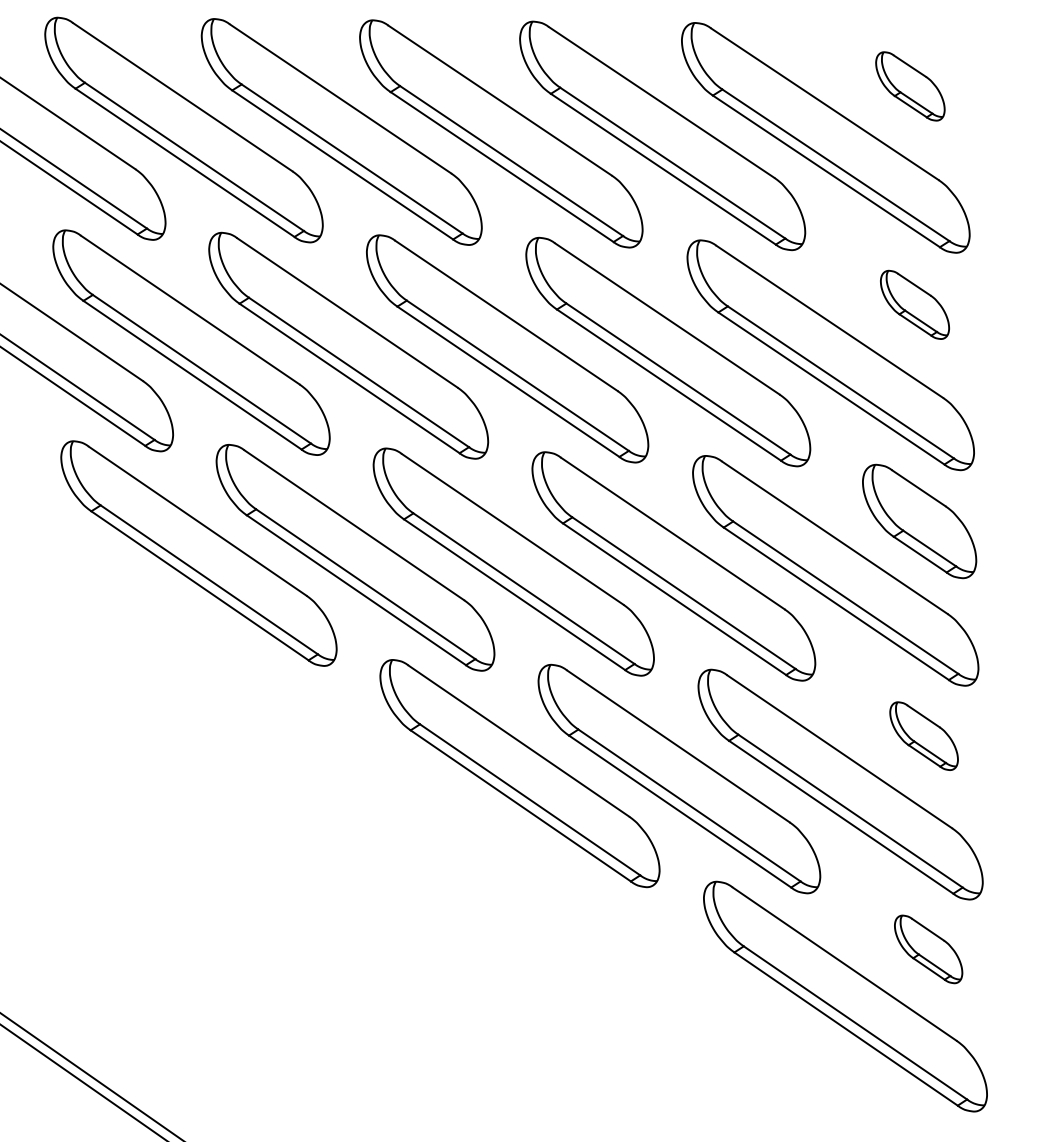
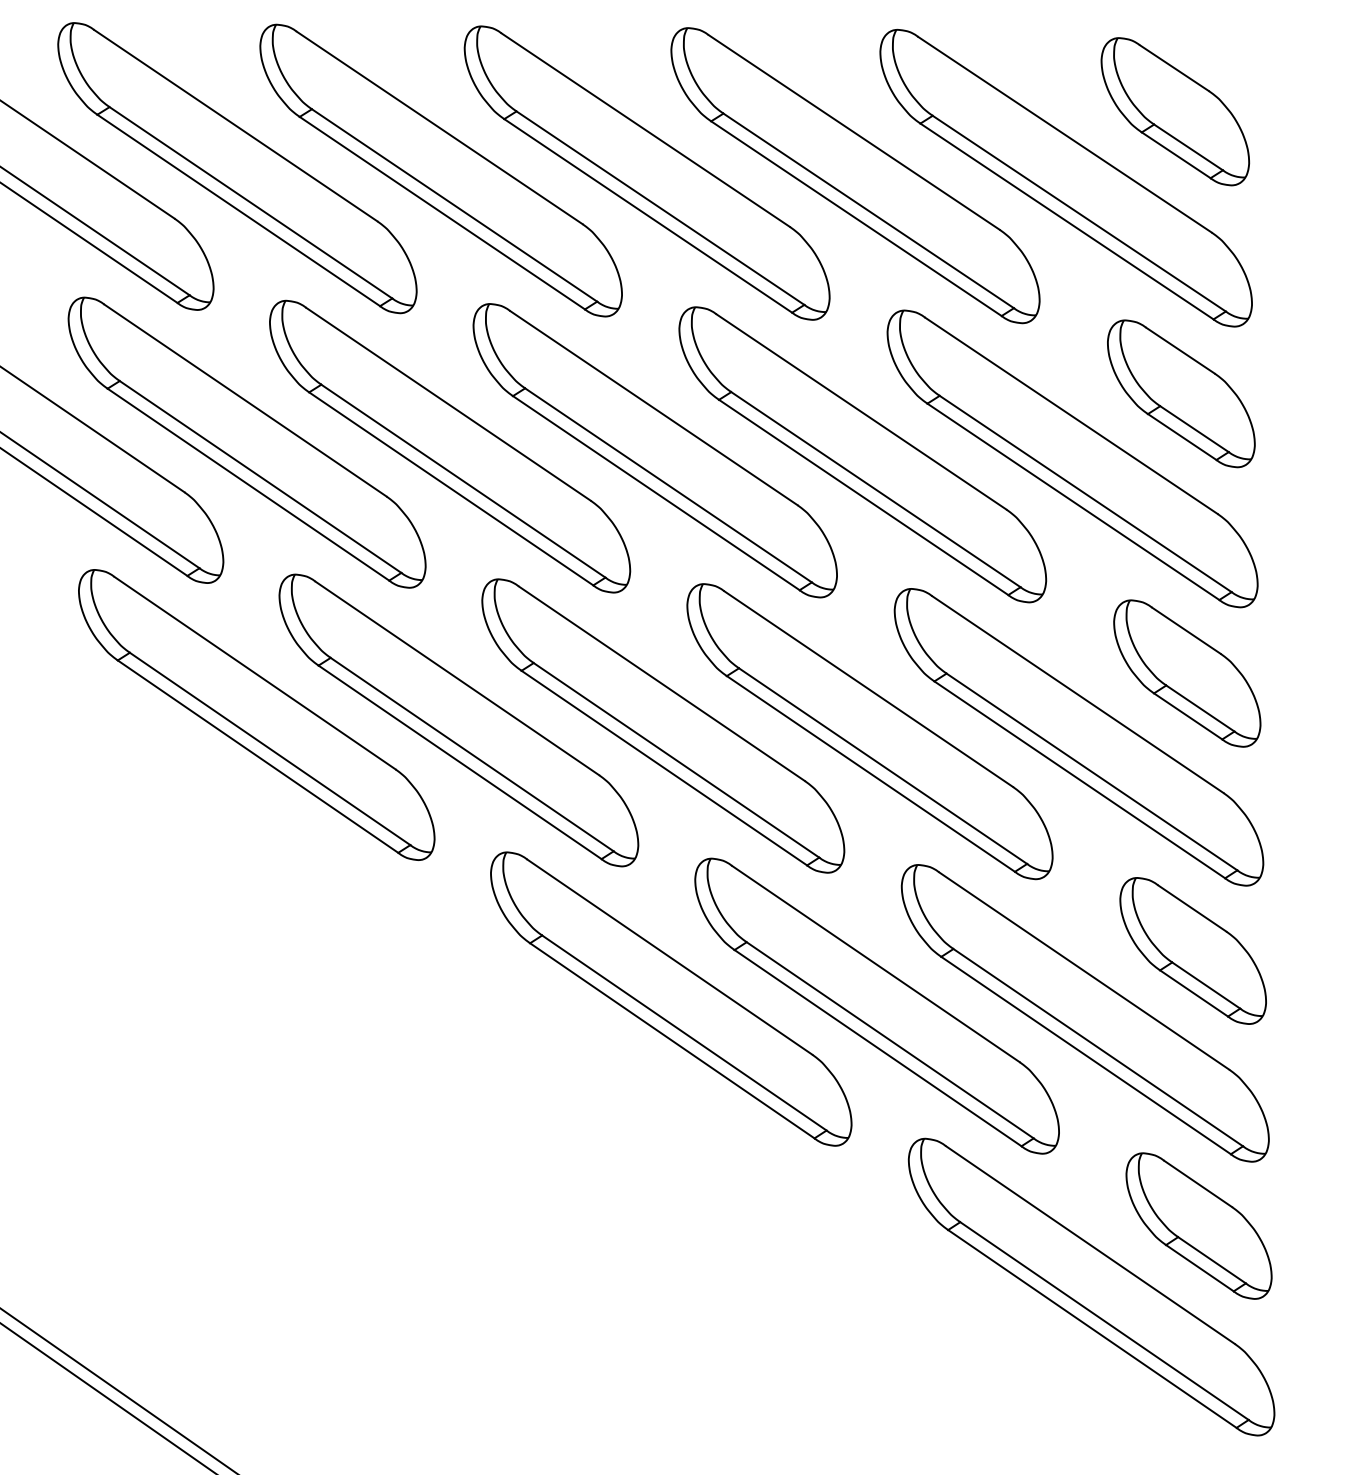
part: (910, 86) -> (1175, 111), size x1.67
part: (914, 304) -> (1180, 393), size x1.67
part: (923, 735) -> (1192, 949), size x1.67
part: (928, 949) -> (1198, 1226), size x1.67

